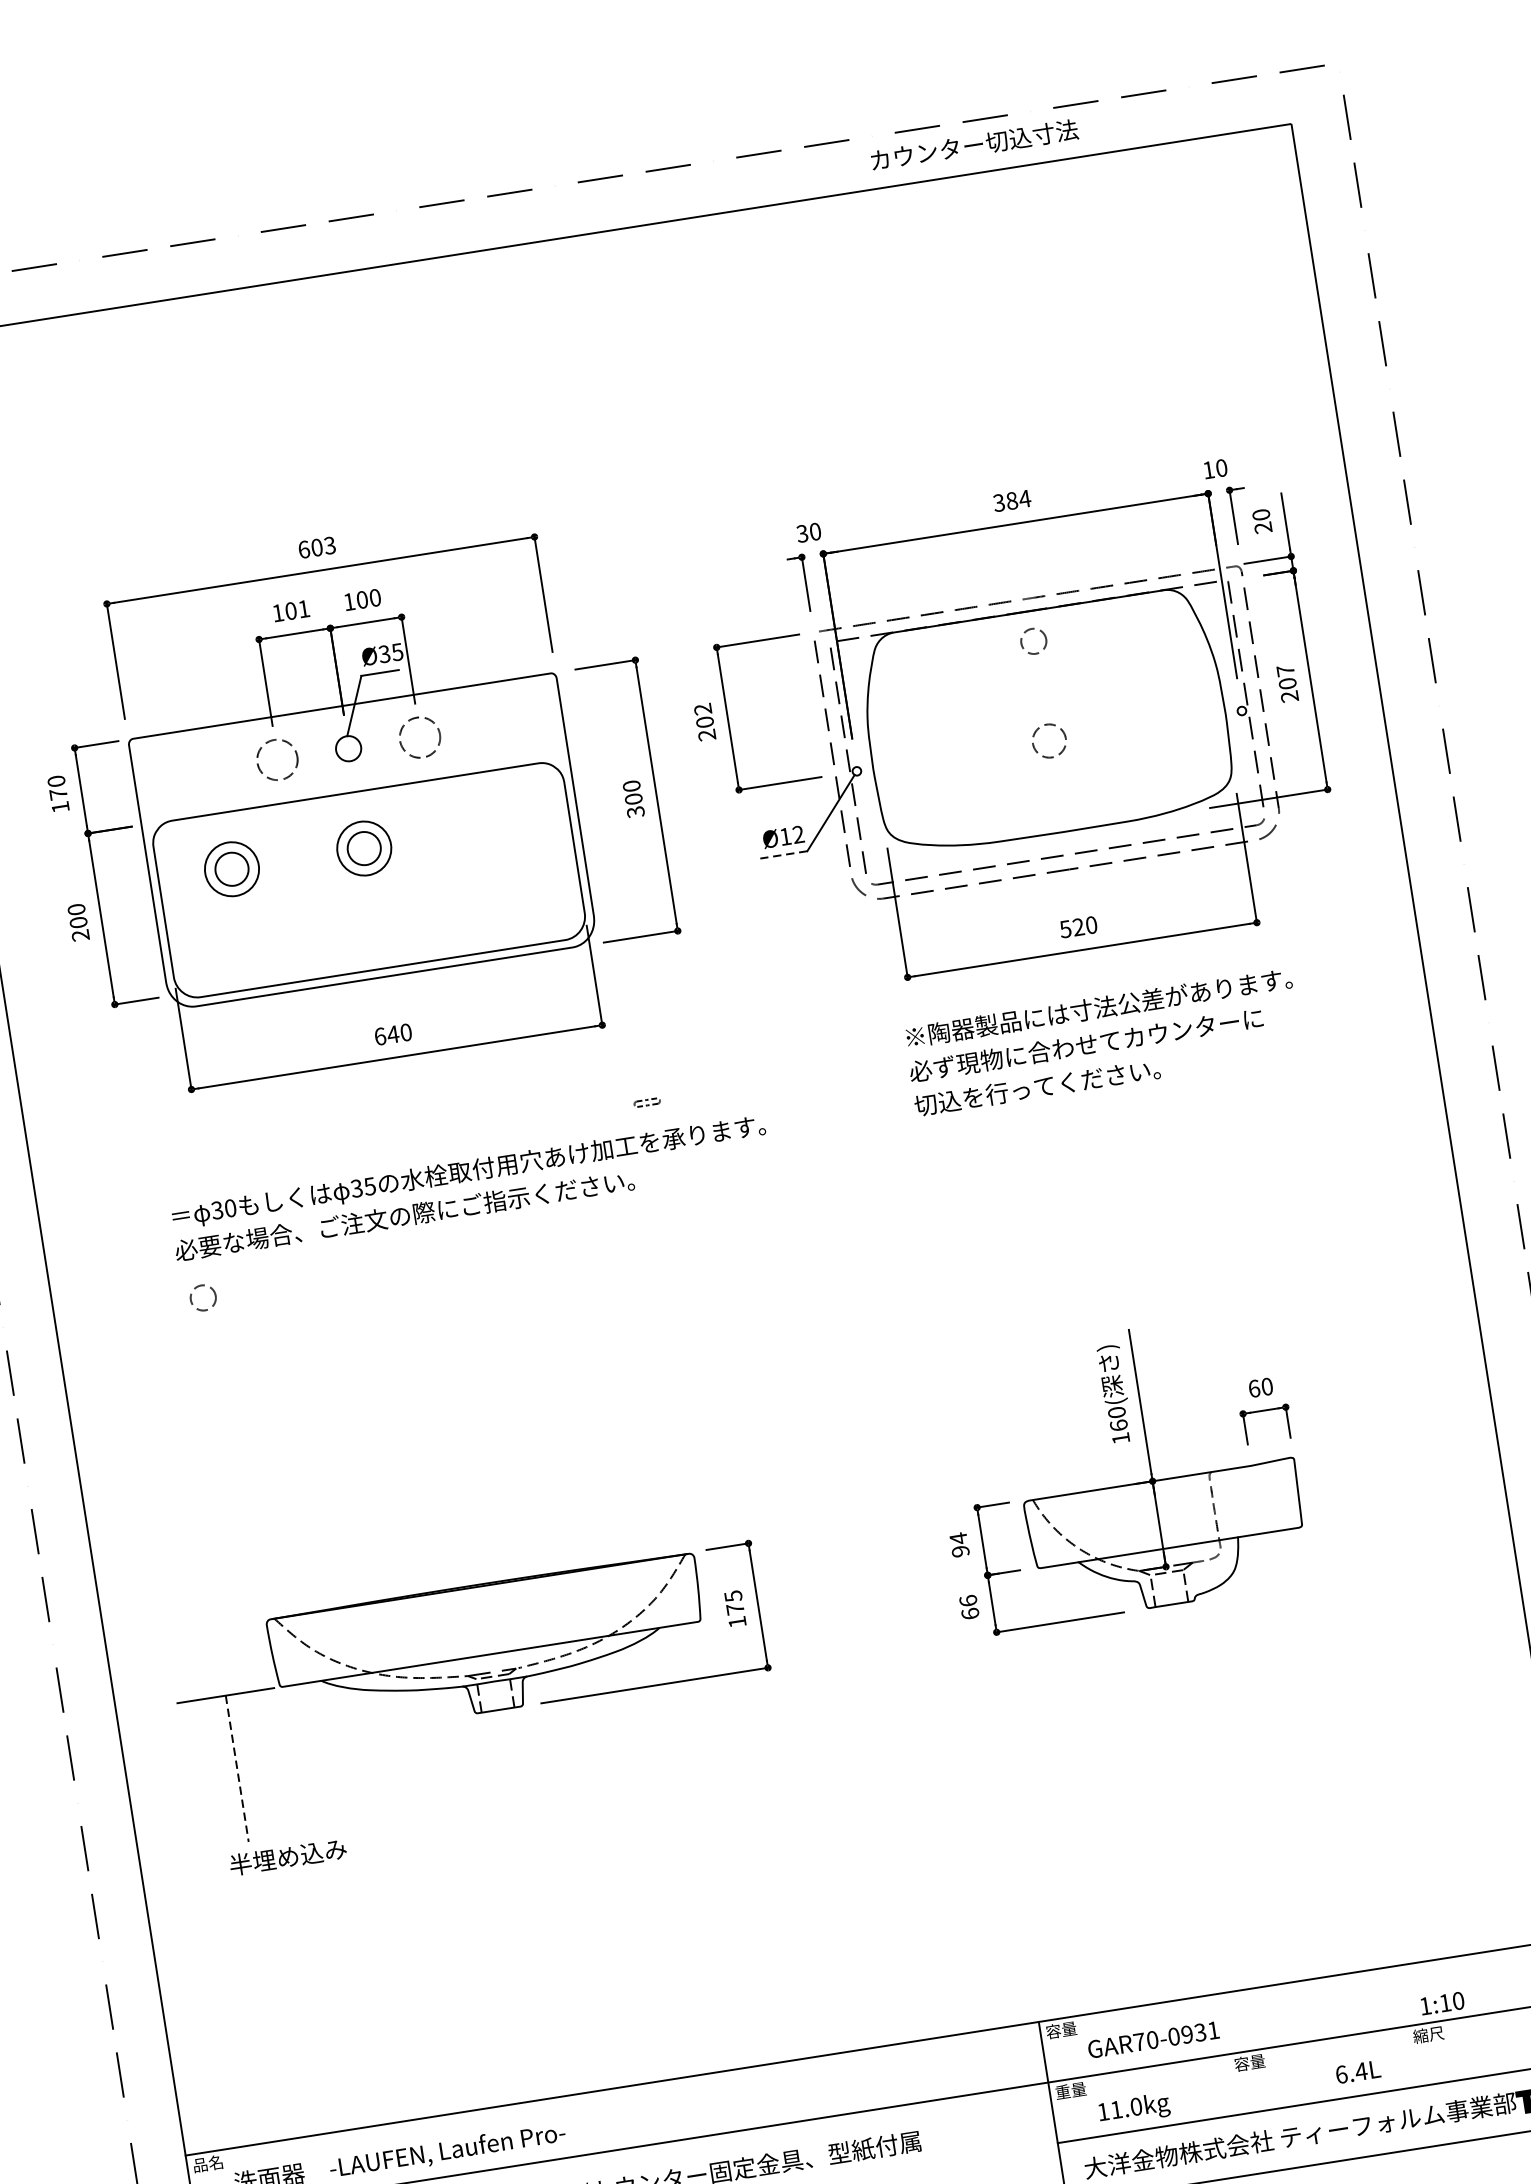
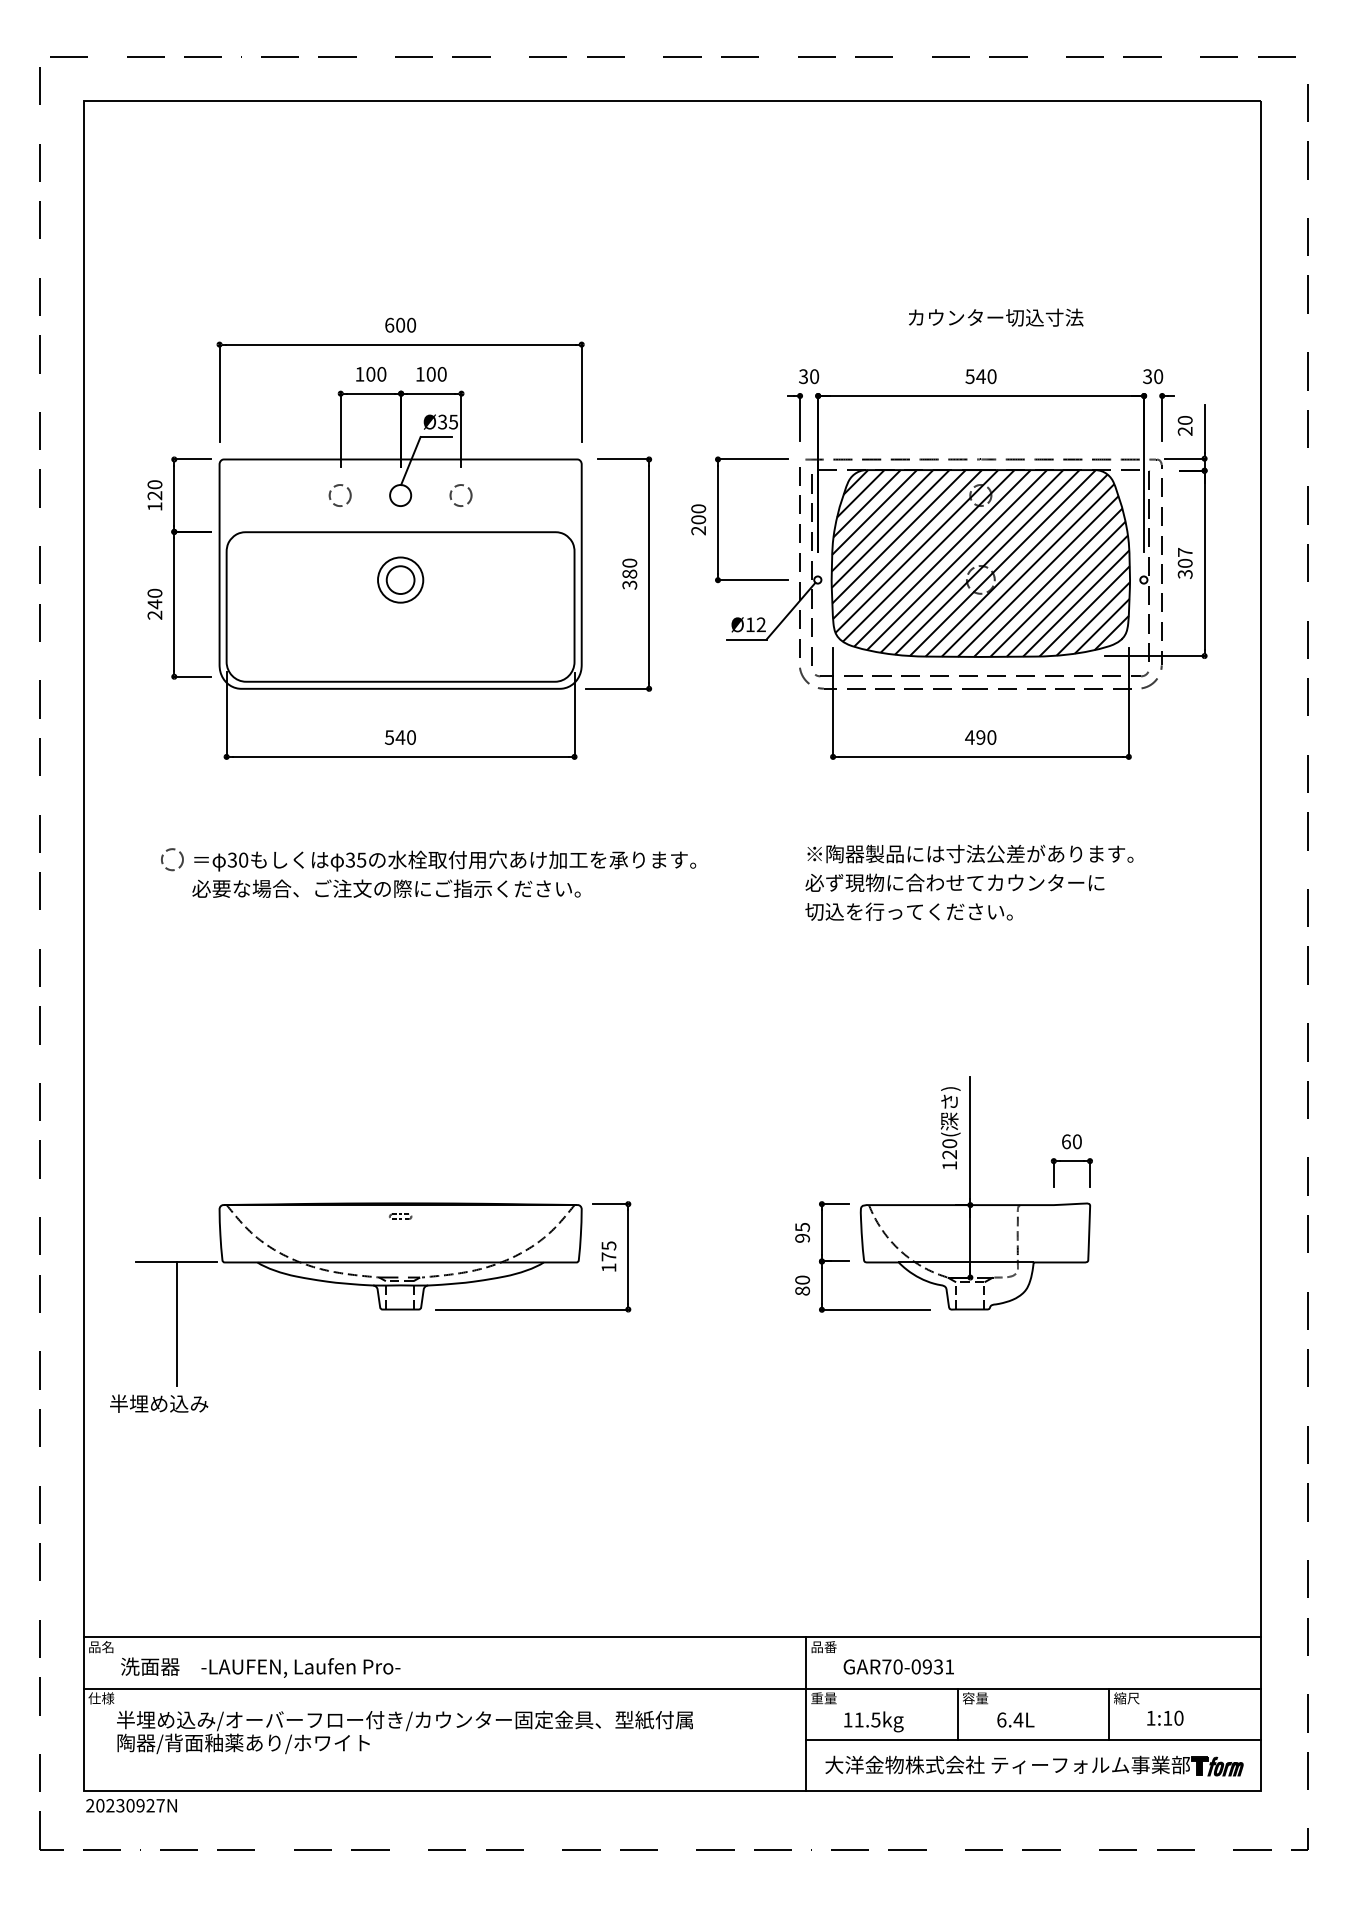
text: (974, 144) -> (996, 317), moved
text: (1208, 470) -> (1147, 376), 10 -> 30
text: (1012, 500) -> (981, 376), 384 -> 540
text: (330, 545) -> (411, 325), 603 -> 600
text: (303, 609) -> (381, 374), 101 -> 100
text: (1289, 695) -> (1185, 573), 207 -> 307
text: (702, 708) -> (698, 508), 202 -> 200
hatch: (1045, 721) -> (980, 563), added
circle: (419, 737) -> (460, 495), size x0.62
circle: (276, 759) -> (339, 495), size x0.62
text: (57, 794) -> (154, 495), 170 -> 120
text: (633, 798) -> (629, 573), 300 -> 380
line: (783, 854) -> (746, 639), dashed -> solid
part: (231, 868) -> (288, 579), removed
text: (78, 922) -> (154, 604), 200 -> 240
text: (1072, 928) -> (975, 737), 520 -> 490
text: (380, 1036) -> (389, 737), 640 -> 540
text: (1103, 1041) -> (969, 882), moved
part: (647, 1102) -> (400, 1216), moved
circle: (203, 1297) -> (172, 859), moved
text: (1118, 1425) -> (949, 1154), 160( -> 120(
text: (958, 1538) -> (802, 1227), 94 -> 95
text: (969, 1607) -> (802, 1285), 66 -> 80
line: (237, 1769) -> (176, 1324), dashed -> solid
text: (288, 1856) -> (159, 1403), moved
text: (1442, 2002) -> (1165, 1717), moved
text: (1061, 2030) -> (823, 1647), 容量 -> 品番
line: (1410, 2055) -> (1109, 1713), added
text: (1357, 2071) -> (1015, 1719), moved
line: (1231, 2084) -> (957, 1713), added
text: (1135, 2106) -> (875, 1719), 11.0kg -> 11.5kg

